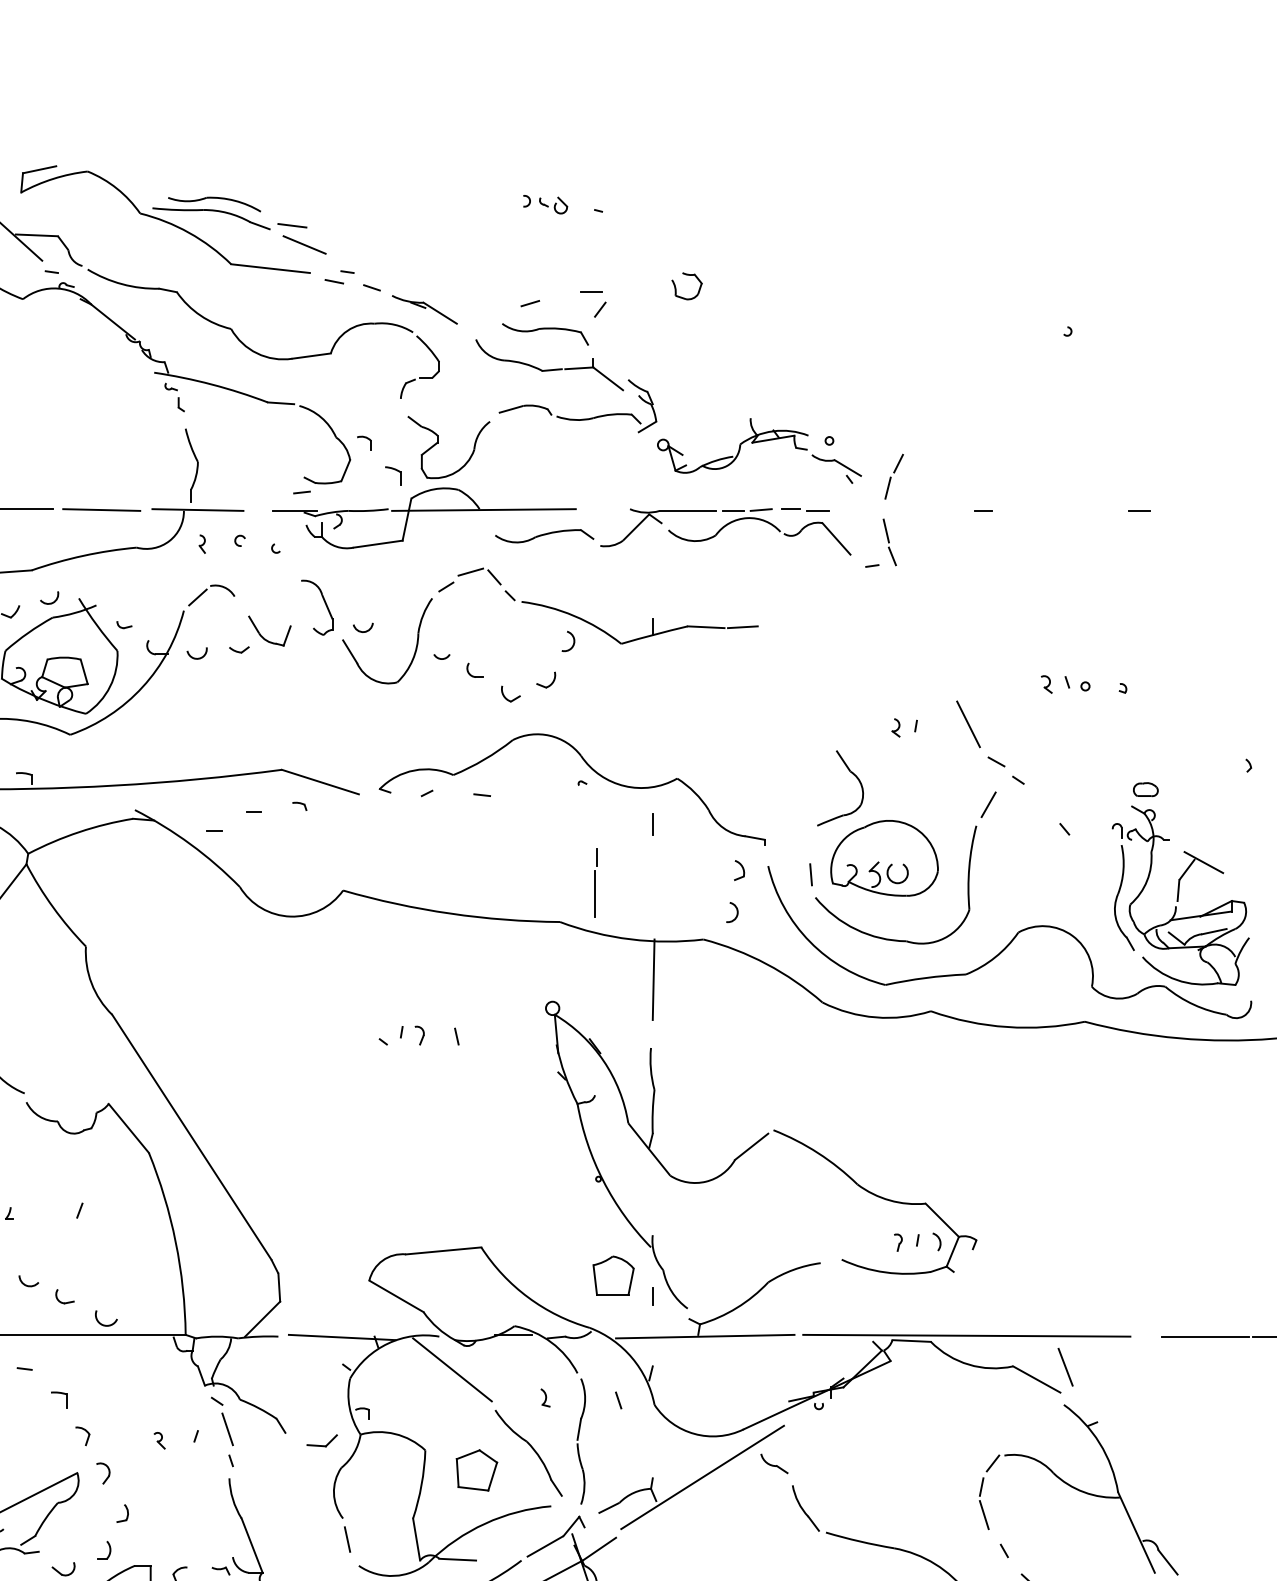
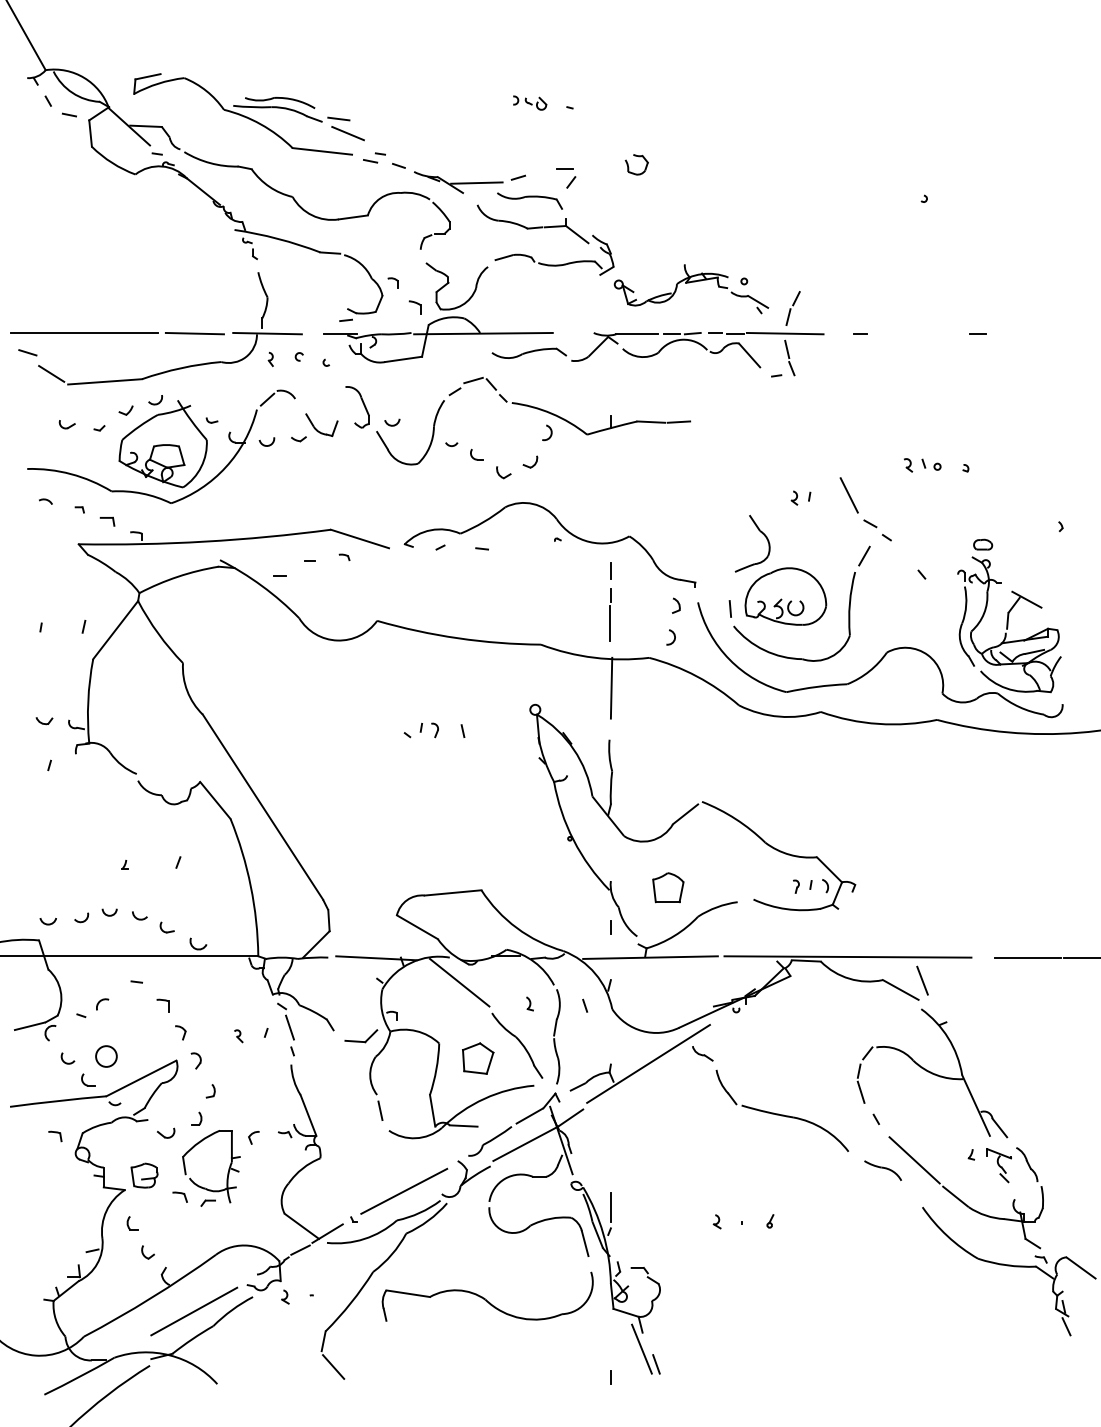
line: (474, 309) -> (476, 182), added
line: (882, 509) -> (784, 333), added
line: (596, 882) -> (610, 614), moved
part: (613, 1275) -> (668, 887), moved
part: (322, 1441) -> (361, 1036), size x1.43

